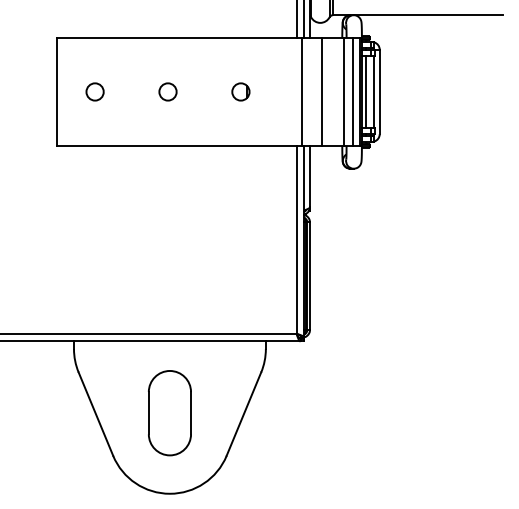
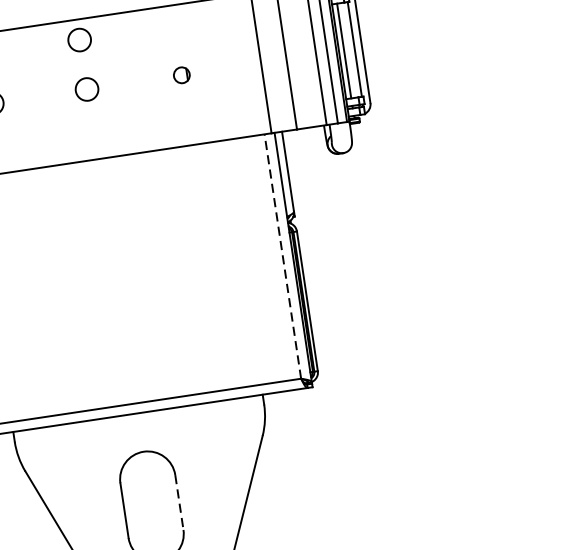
circle: (167, 53) -> (78, 39), added
circle: (240, 91) -> (181, 74), size x0.7
line: (296, 239) -> (282, 256), solid -> dashed
line: (191, 413) -> (180, 502), solid -> dashed

